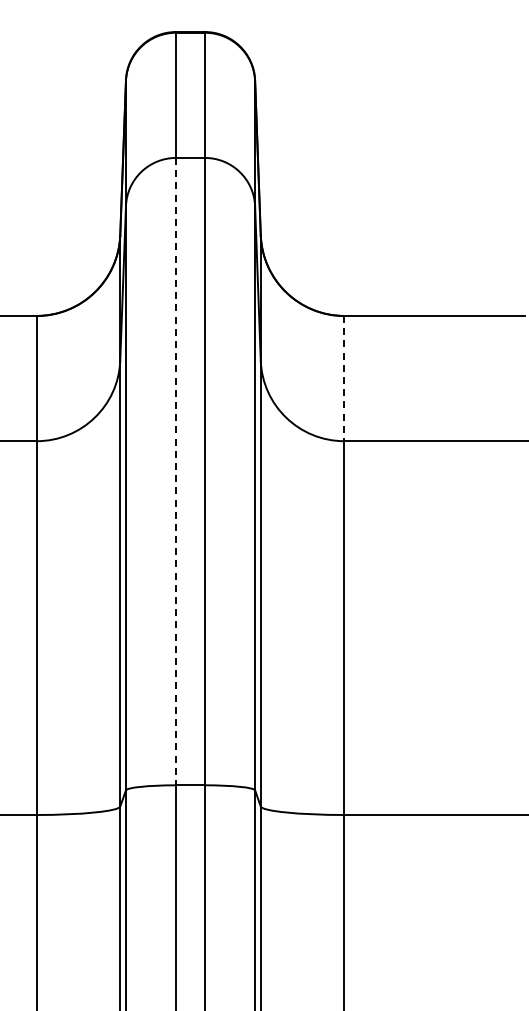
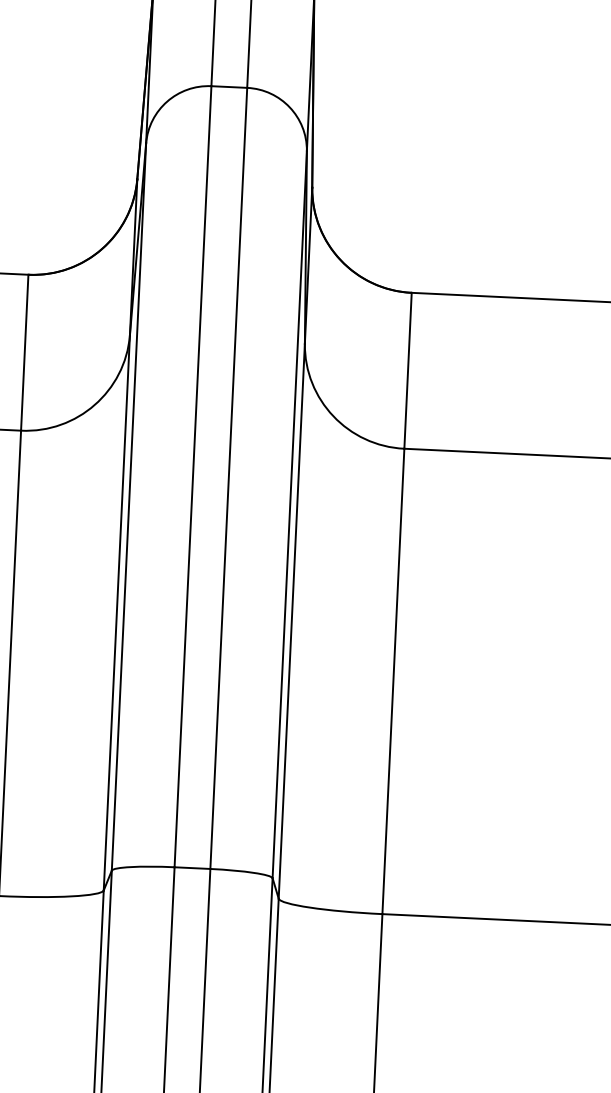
line: (344, 378) -> (408, 370), dashed -> solid
line: (176, 471) -> (193, 476), dashed -> solid

